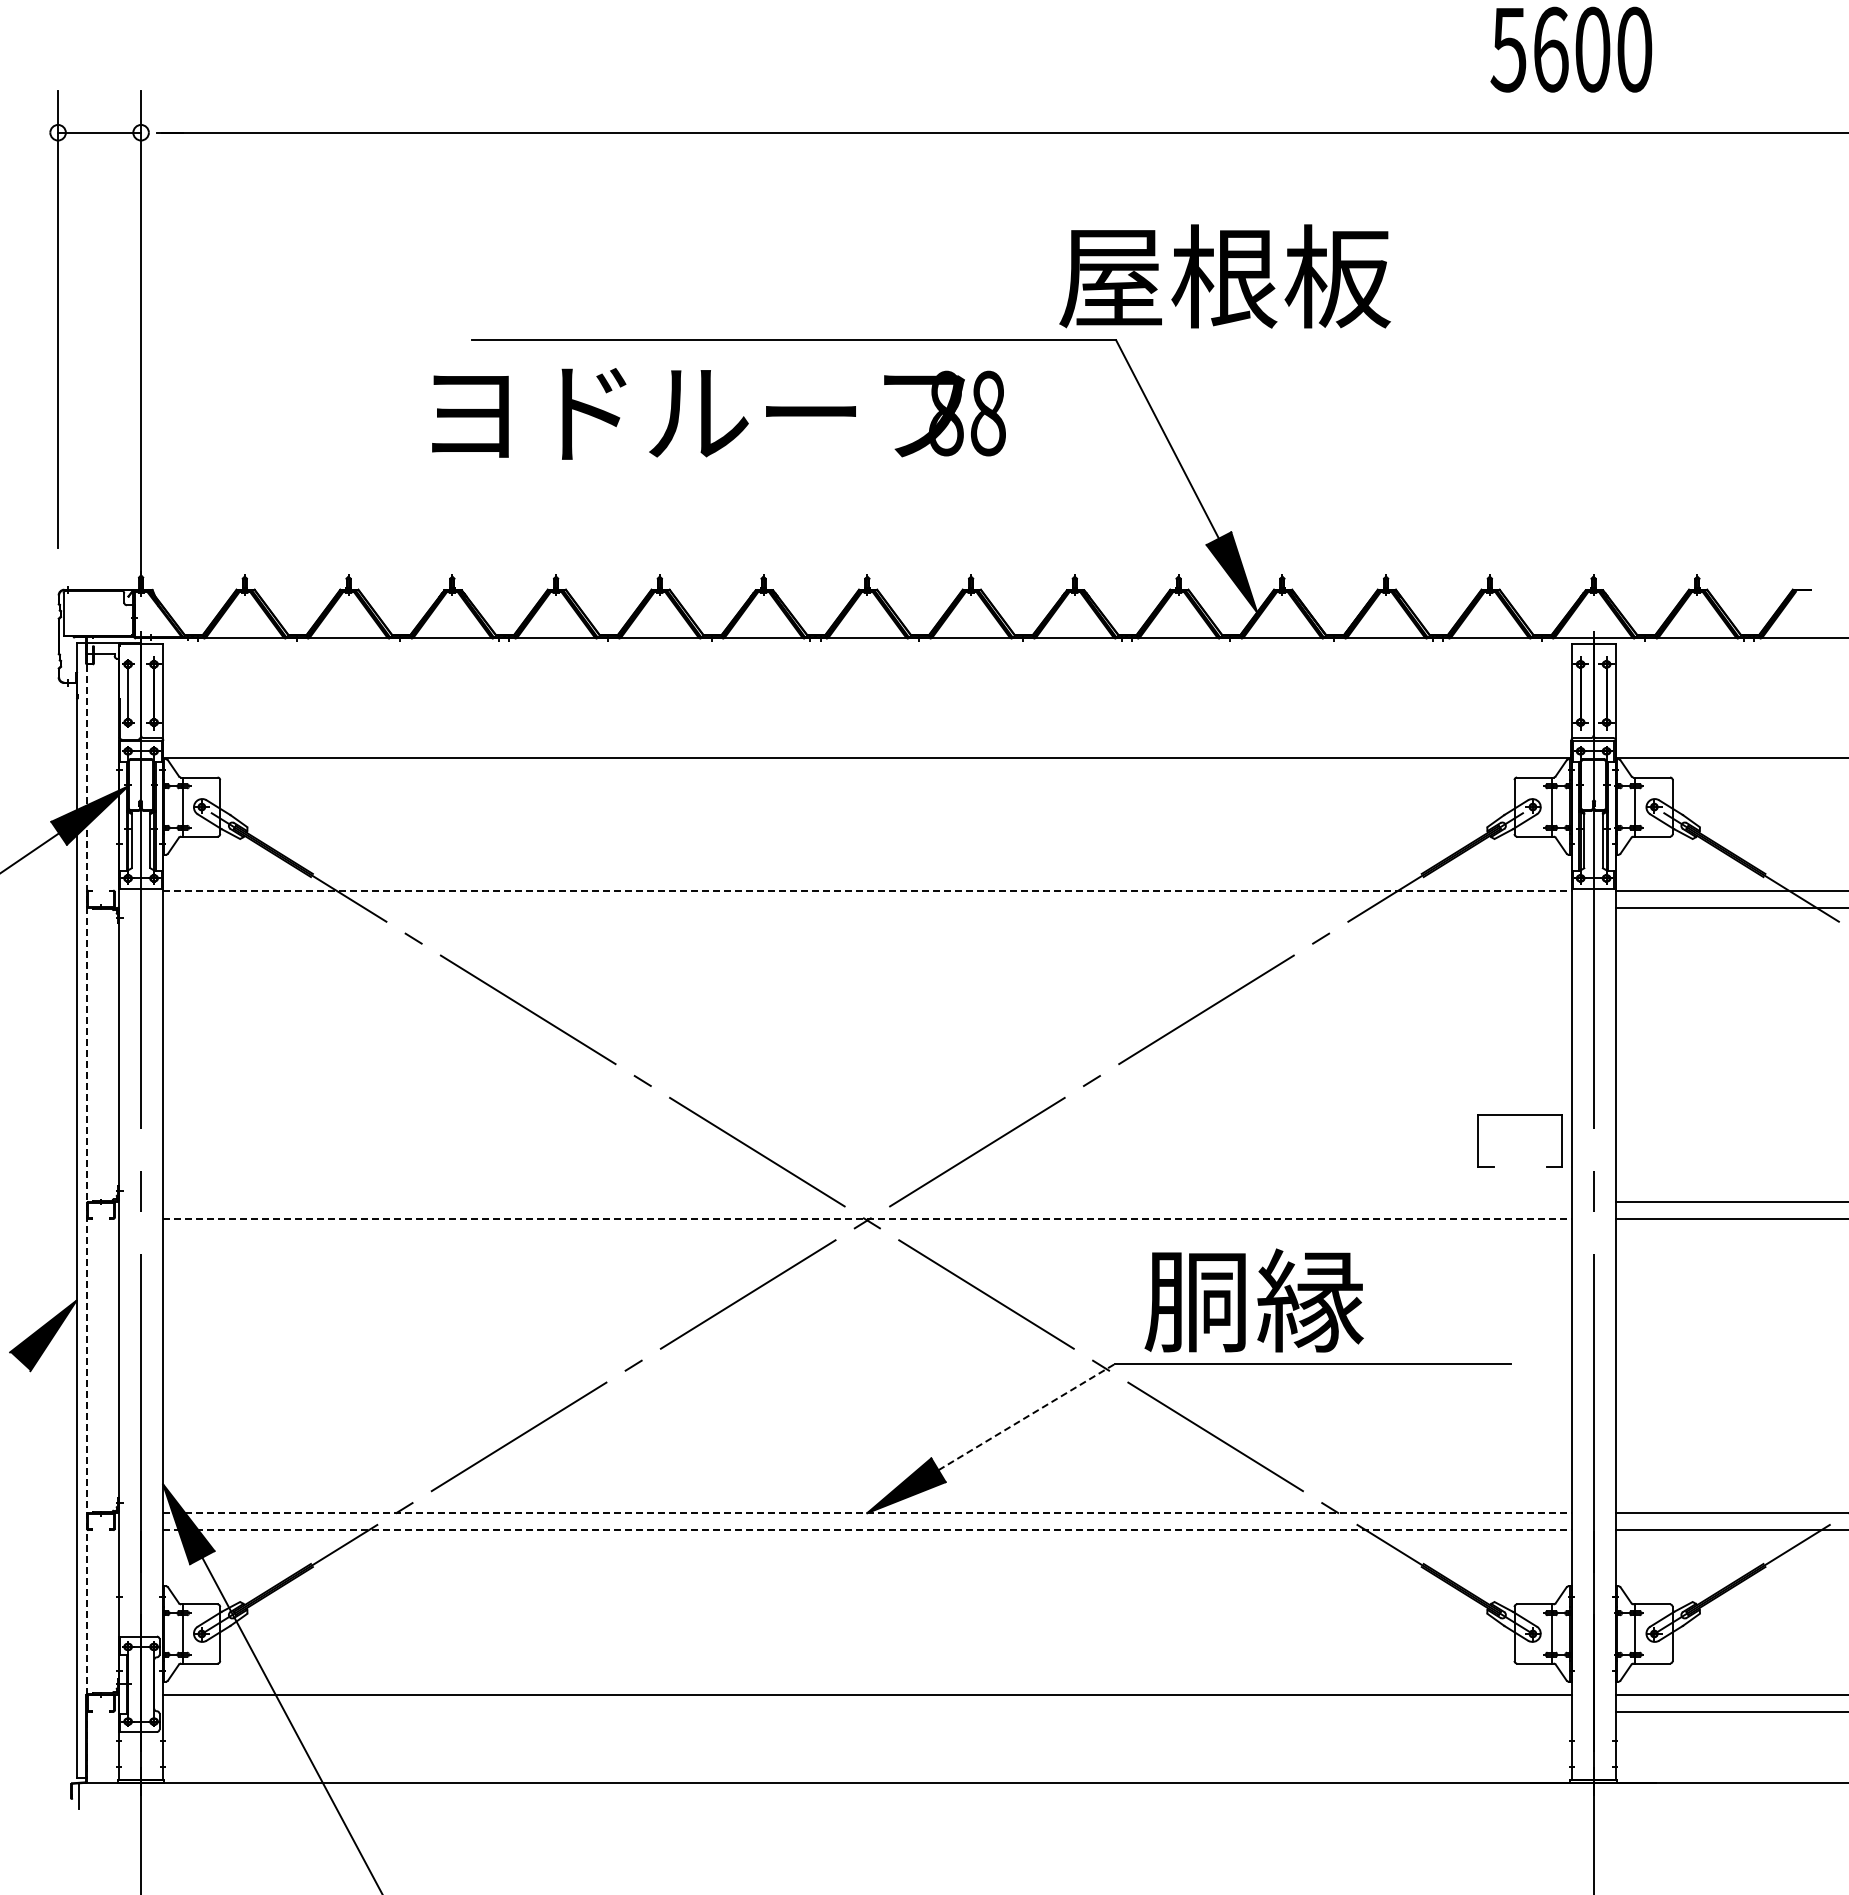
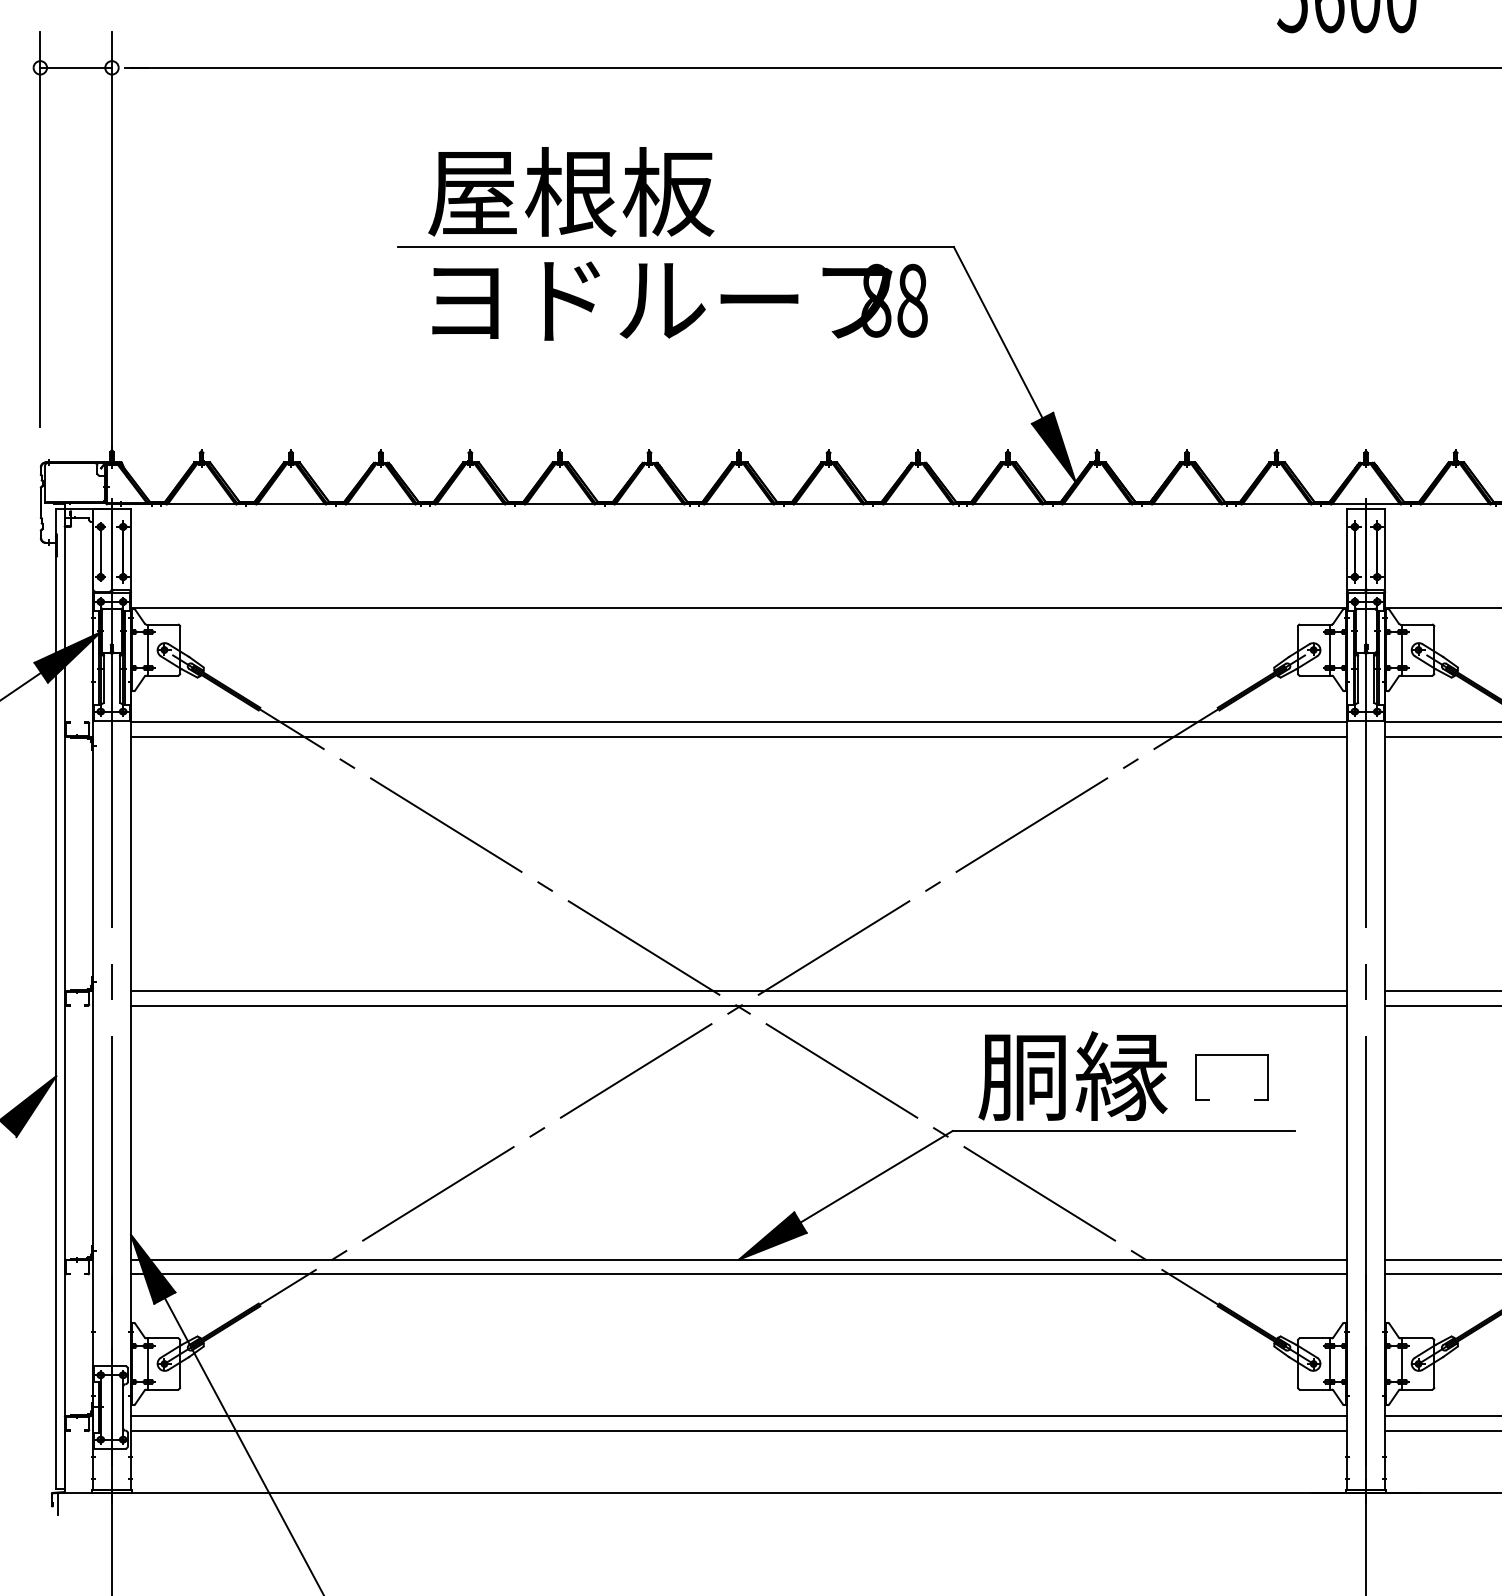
text: (1224, 276) -> (570, 191), moved
text: (718, 413) -> (679, 300), moved
line: (867, 890) -> (739, 722), dashed -> solid
line: (867, 907) -> (739, 736), added
part: (1519, 1115) -> (1231, 1055), moved
line: (867, 1201) -> (739, 990), added
line: (86, 1210) -> (64, 998), dashed -> solid
line: (867, 1218) -> (739, 1005), dashed -> solid
line: (1026, 1417) -> (876, 1177), dashed -> solid
line: (867, 1513) -> (739, 1259), dashed -> solid
line: (867, 1530) -> (739, 1274), dashed -> solid
line: (867, 1711) -> (739, 1430), added

